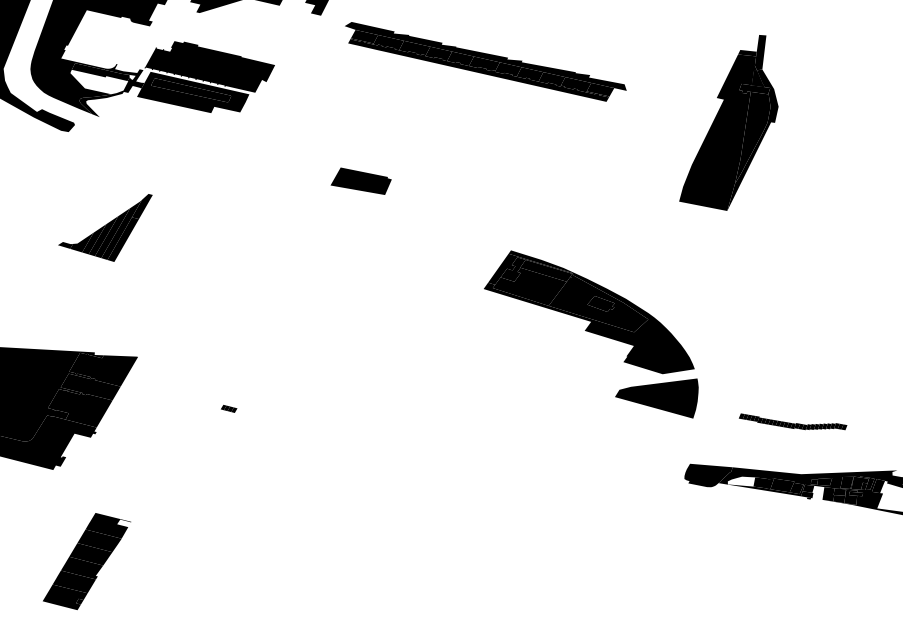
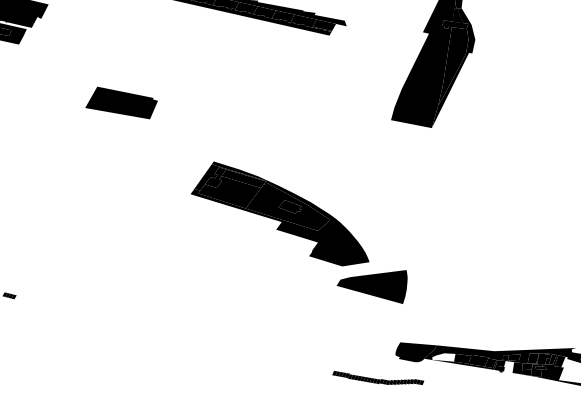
part: (360, 180) -> (120, 102), size x1.4
part: (589, 312) -> (280, 214), moved
part: (793, 421) -> (378, 377), moved

